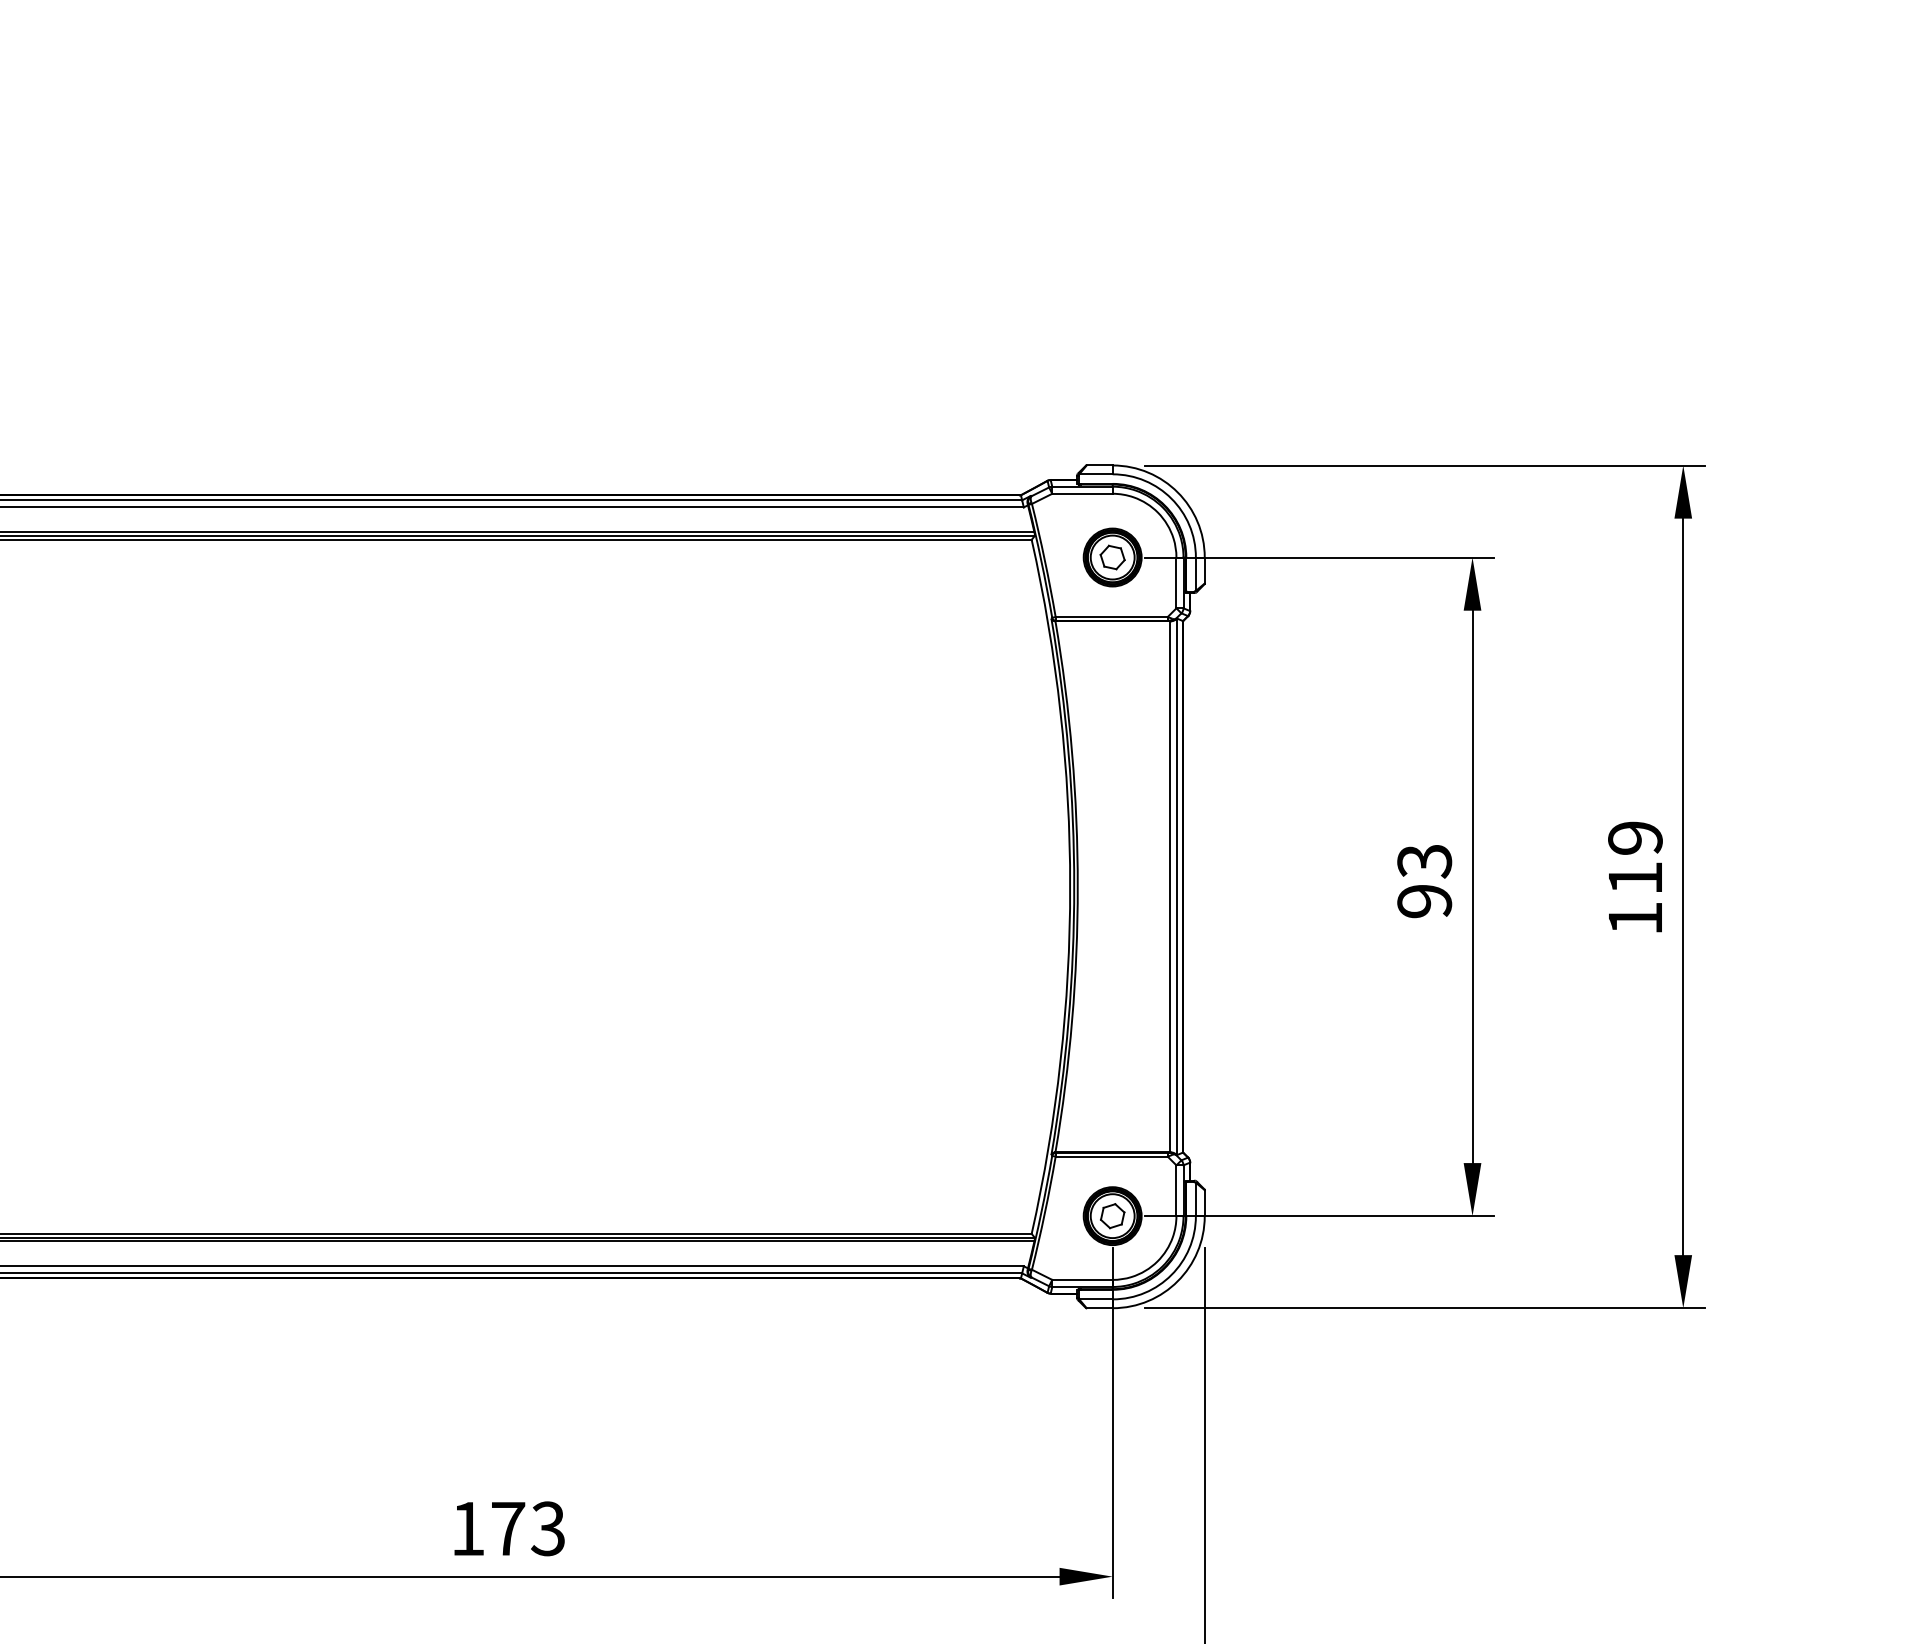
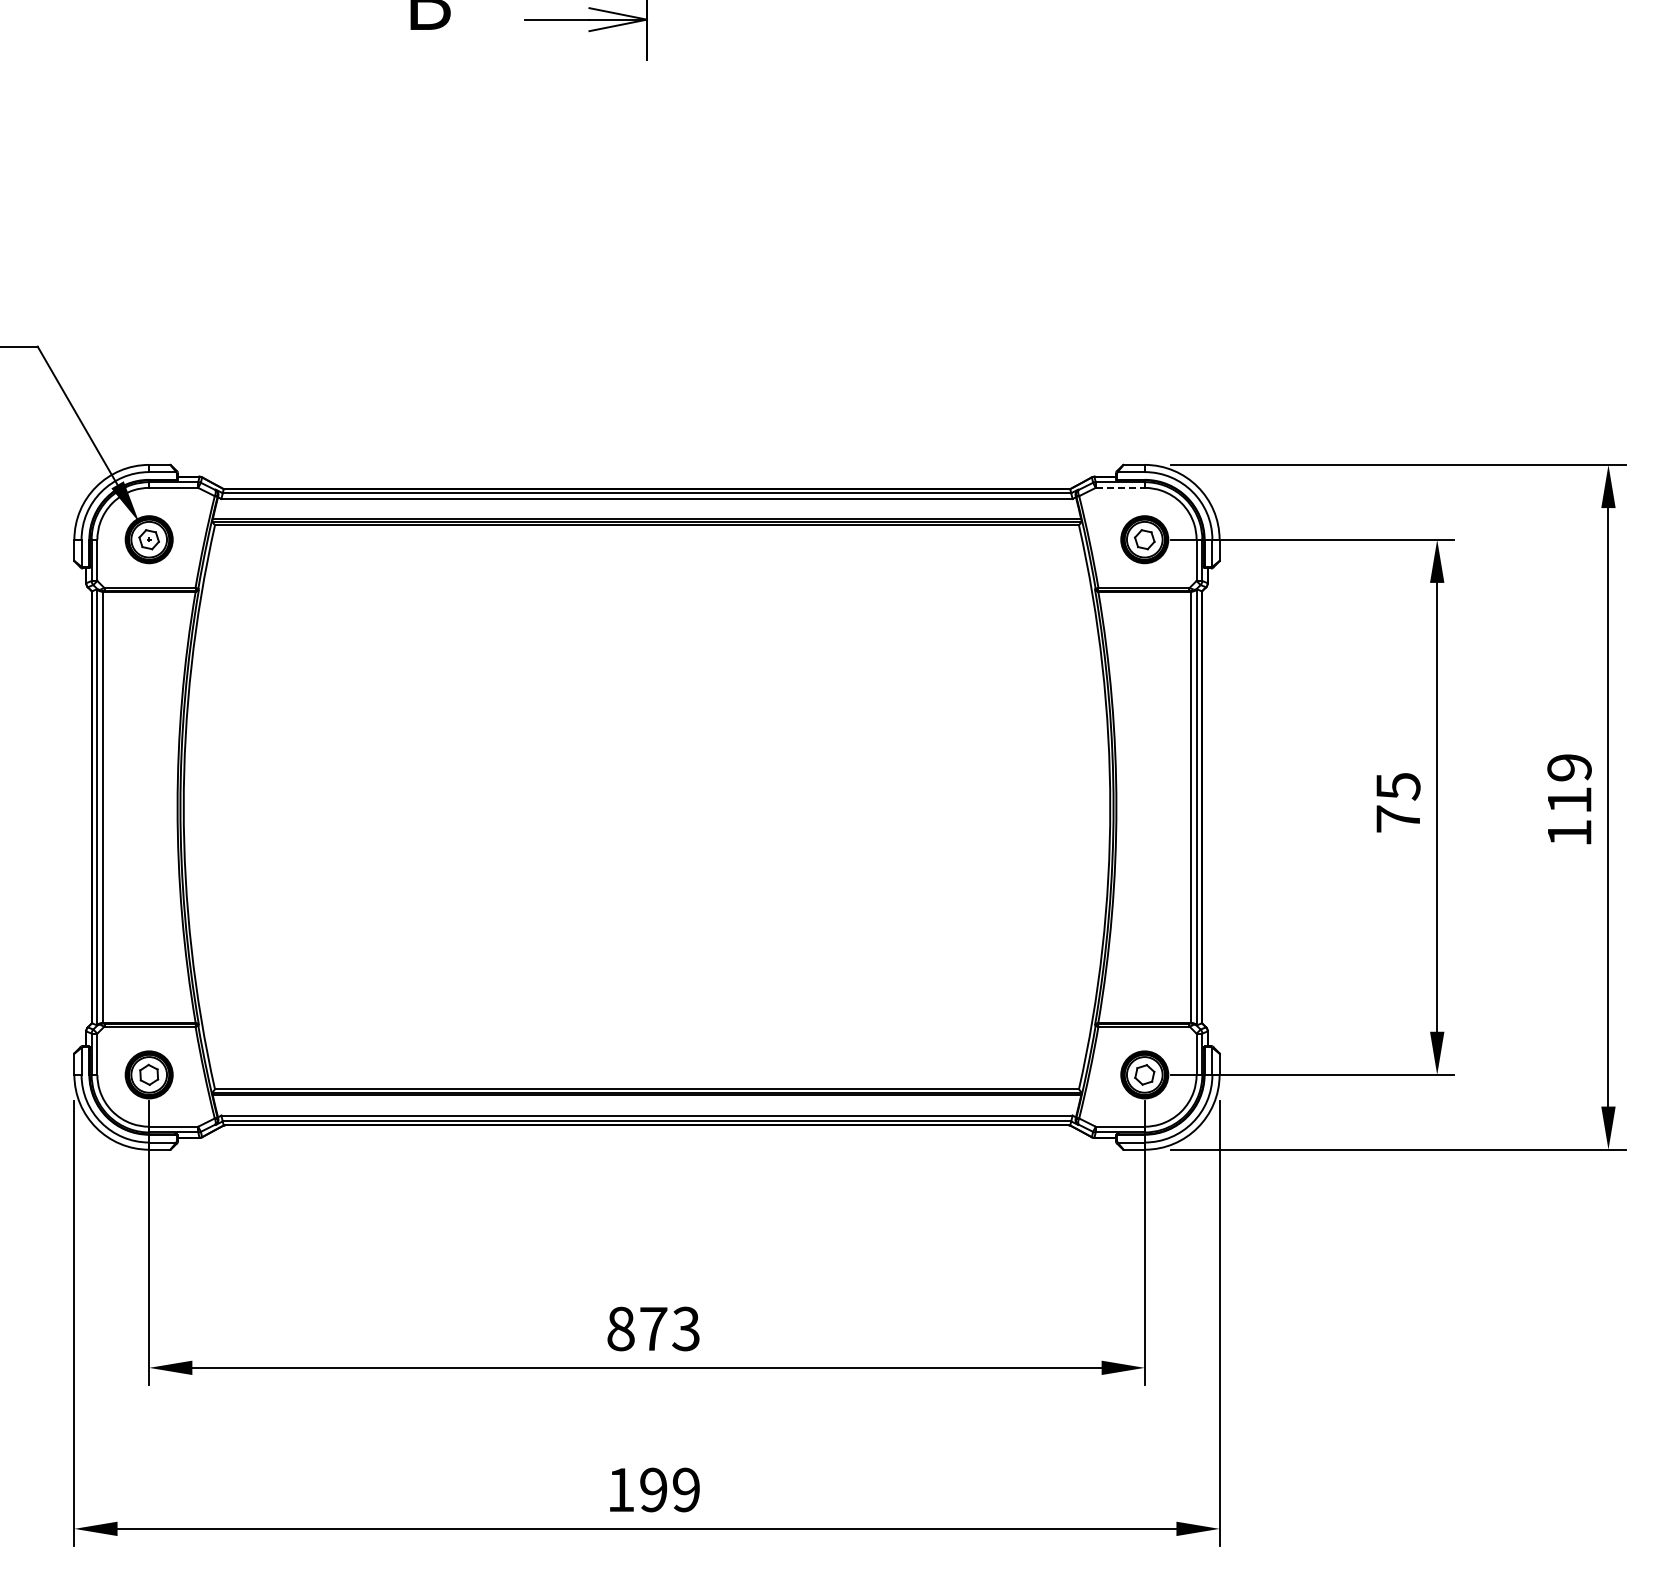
line: (1082, 493) -> (1120, 487), solid -> dashed
text: (1424, 880) -> (1398, 802), 93 -> 75
text: (467, 1528) -> (620, 1328), 173 -> 873

